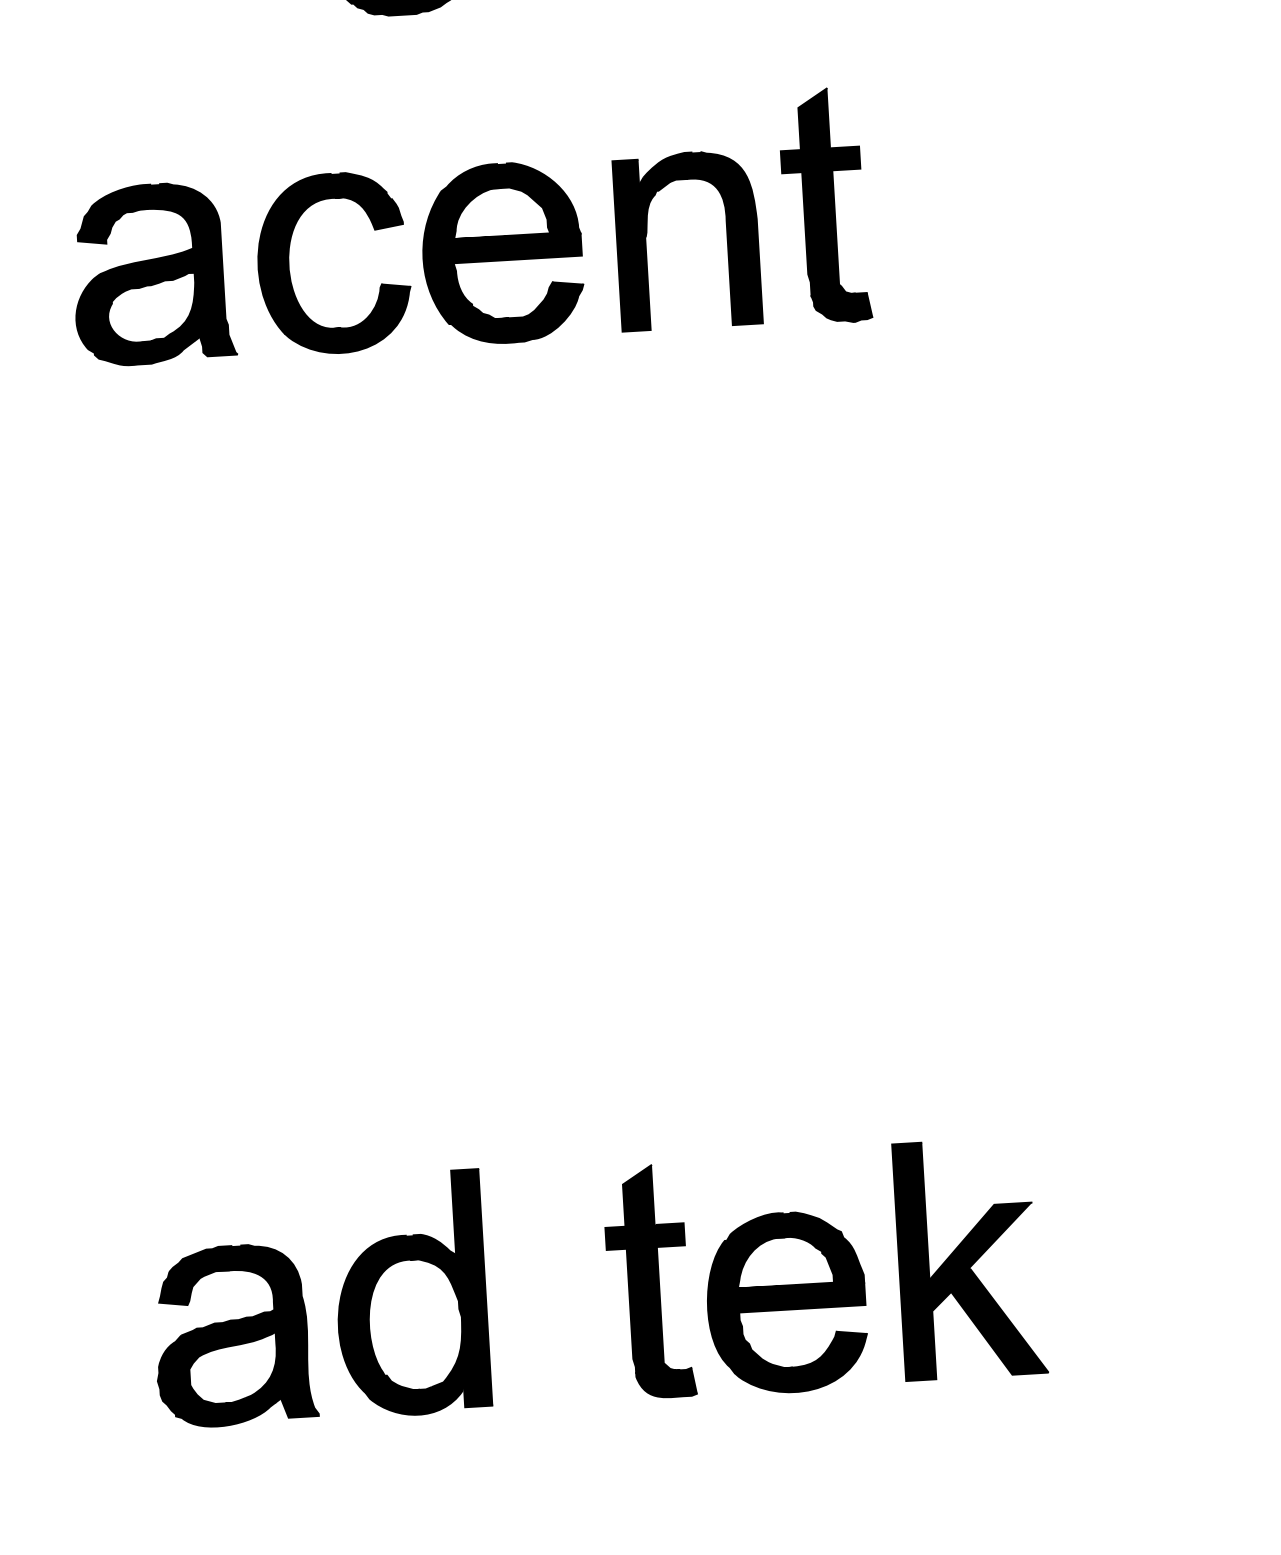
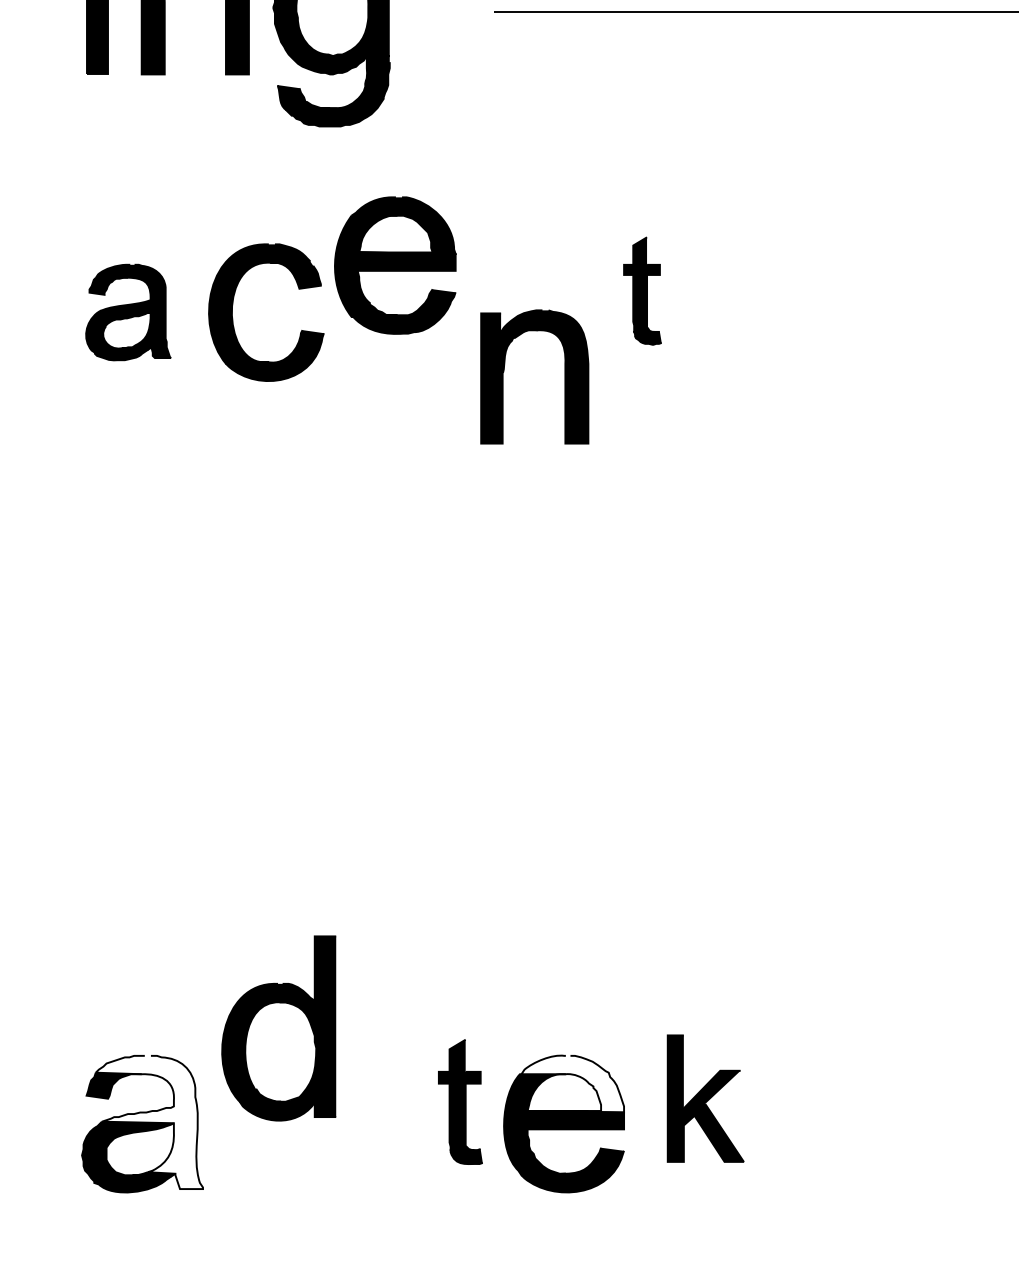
part: (824, 205) -> (642, 290), size x0.6
part: (726, 237) -> (564, 376), moved
part: (502, 253) -> (395, 265), moved
part: (153, 274) -> (128, 312), size x0.7
fill: (794, 1248) -> (572, 1083), removed
part: (969, 1258) -> (705, 1098), size x0.7
part: (649, 1281) -> (460, 1101), size x0.7
part: (410, 1294) -> (278, 1028), moved
fill: (243, 1332) -> (149, 1122), removed

